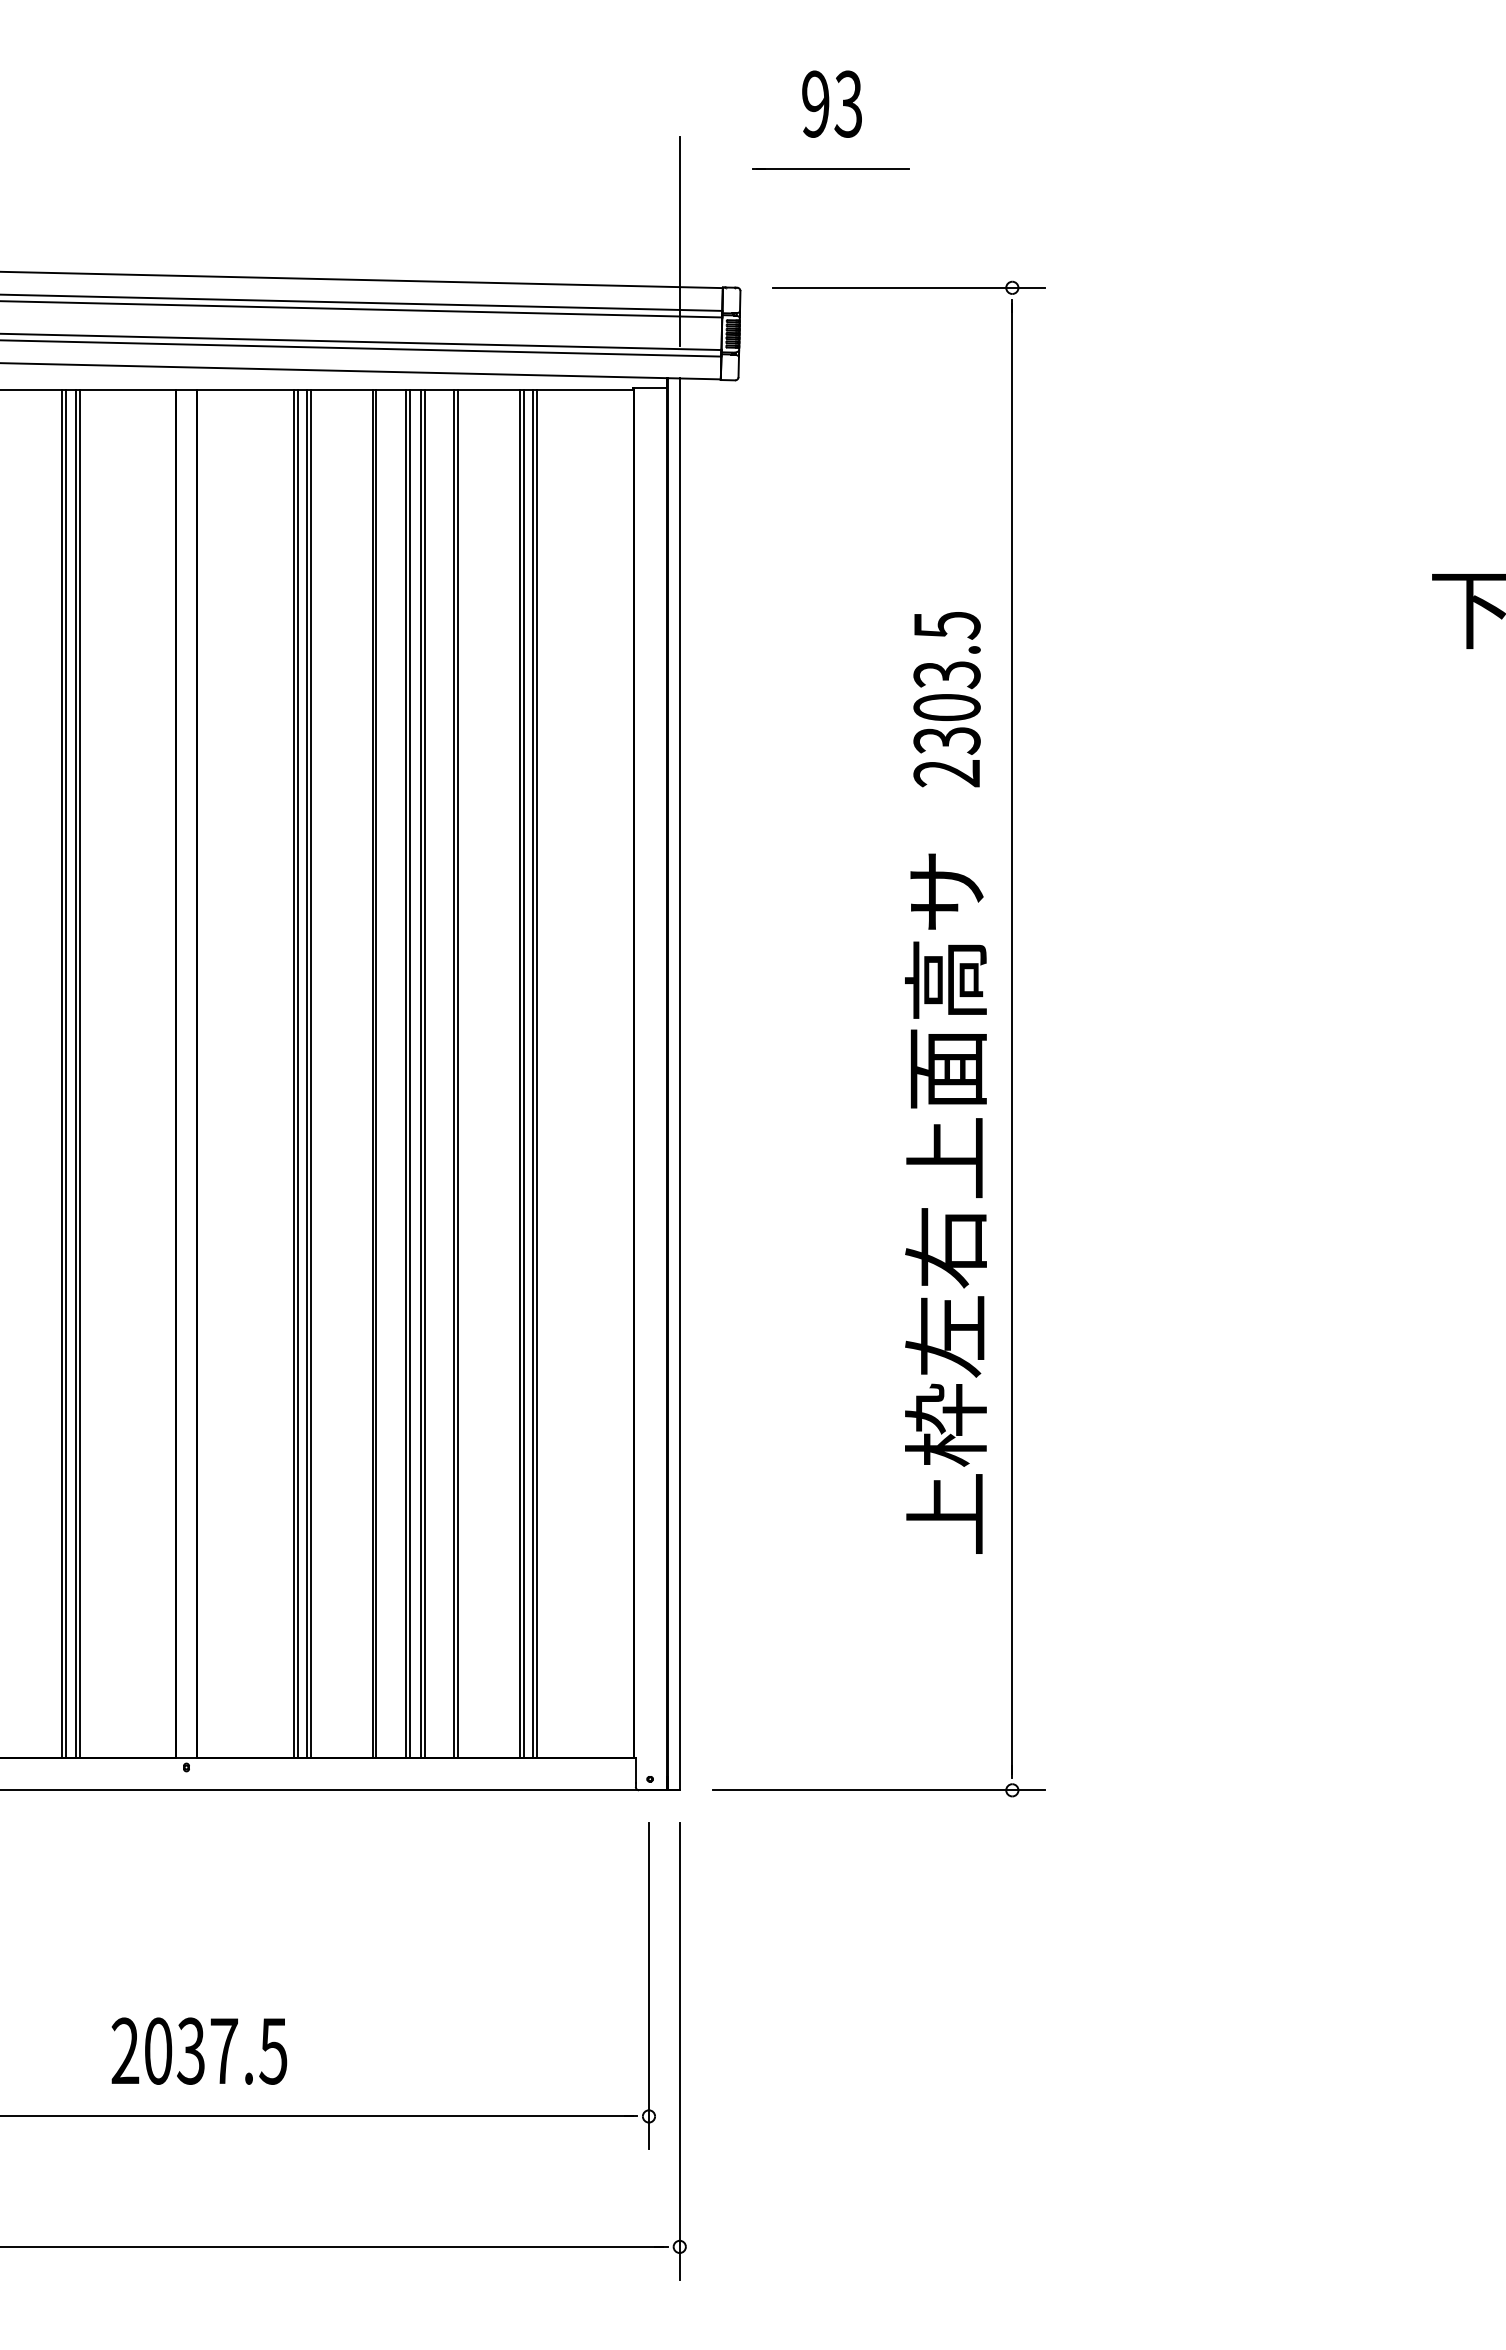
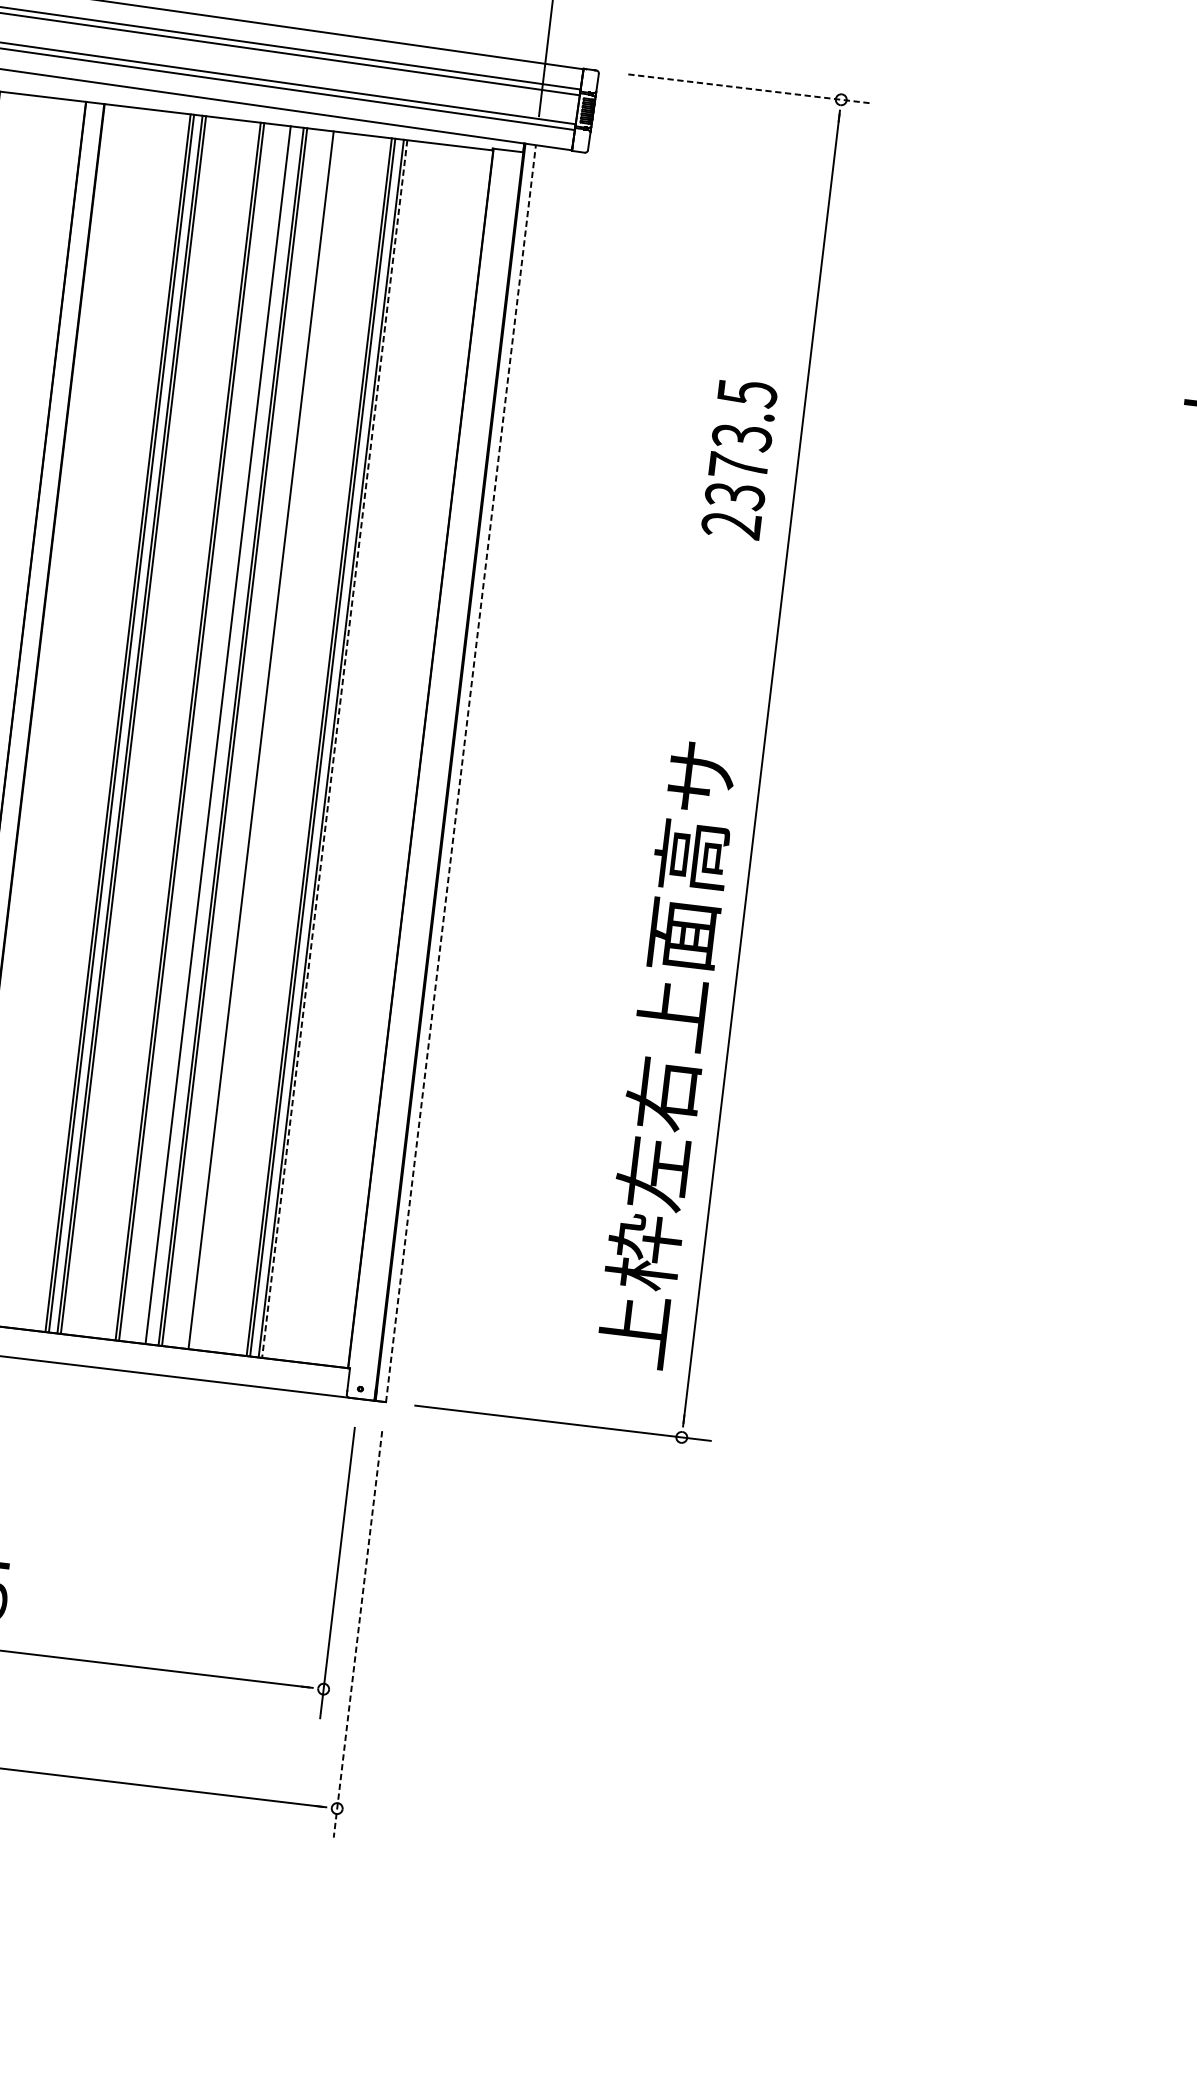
line: (909, 287) -> (749, 88), solid -> dashed
text: (946, 707) -> (738, 466), 2303.5 -> 2373.5
line: (410, 1073) -> (222, 735), removed
line: (458, 1073) -> (264, 740), removed
line: (537, 1073) -> (335, 748), solid -> dashed
line: (680, 1084) -> (461, 773), solid -> dashed
text: (945, 1203) -> (667, 1054), moved
line: (679, 2051) -> (357, 1634), solid -> dashed

